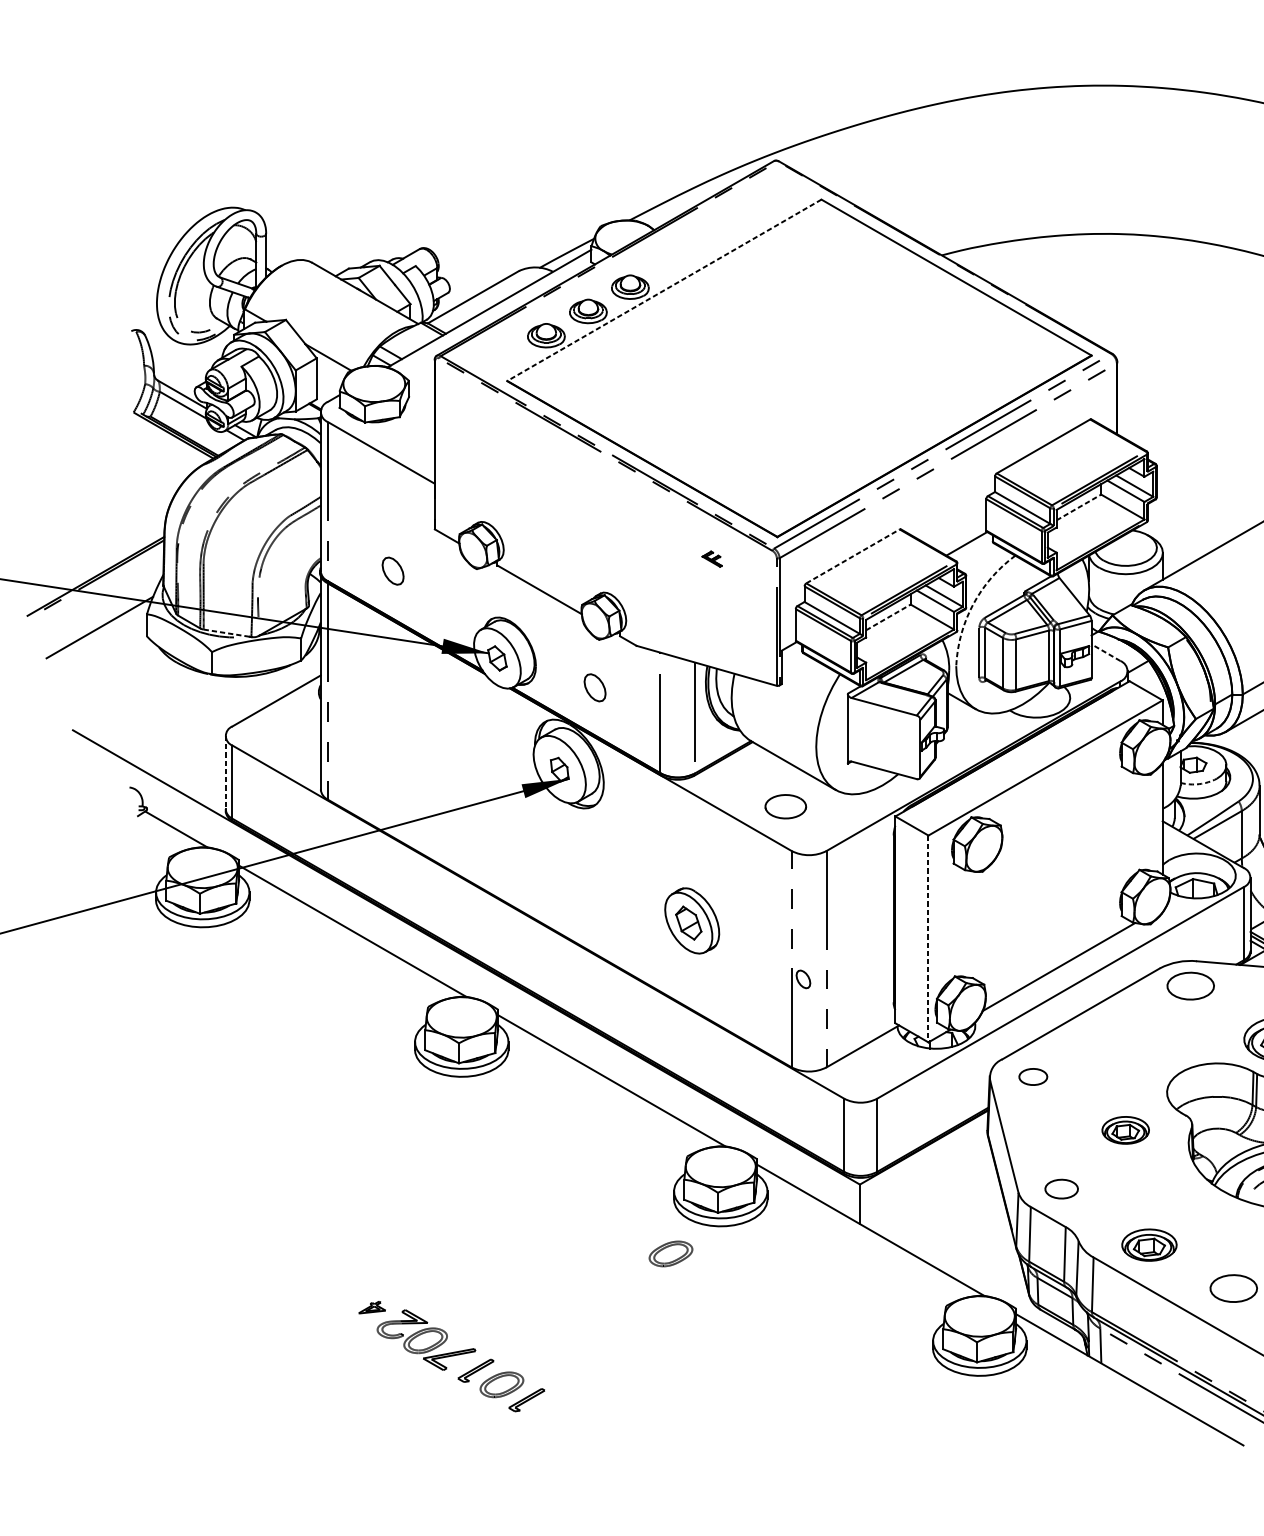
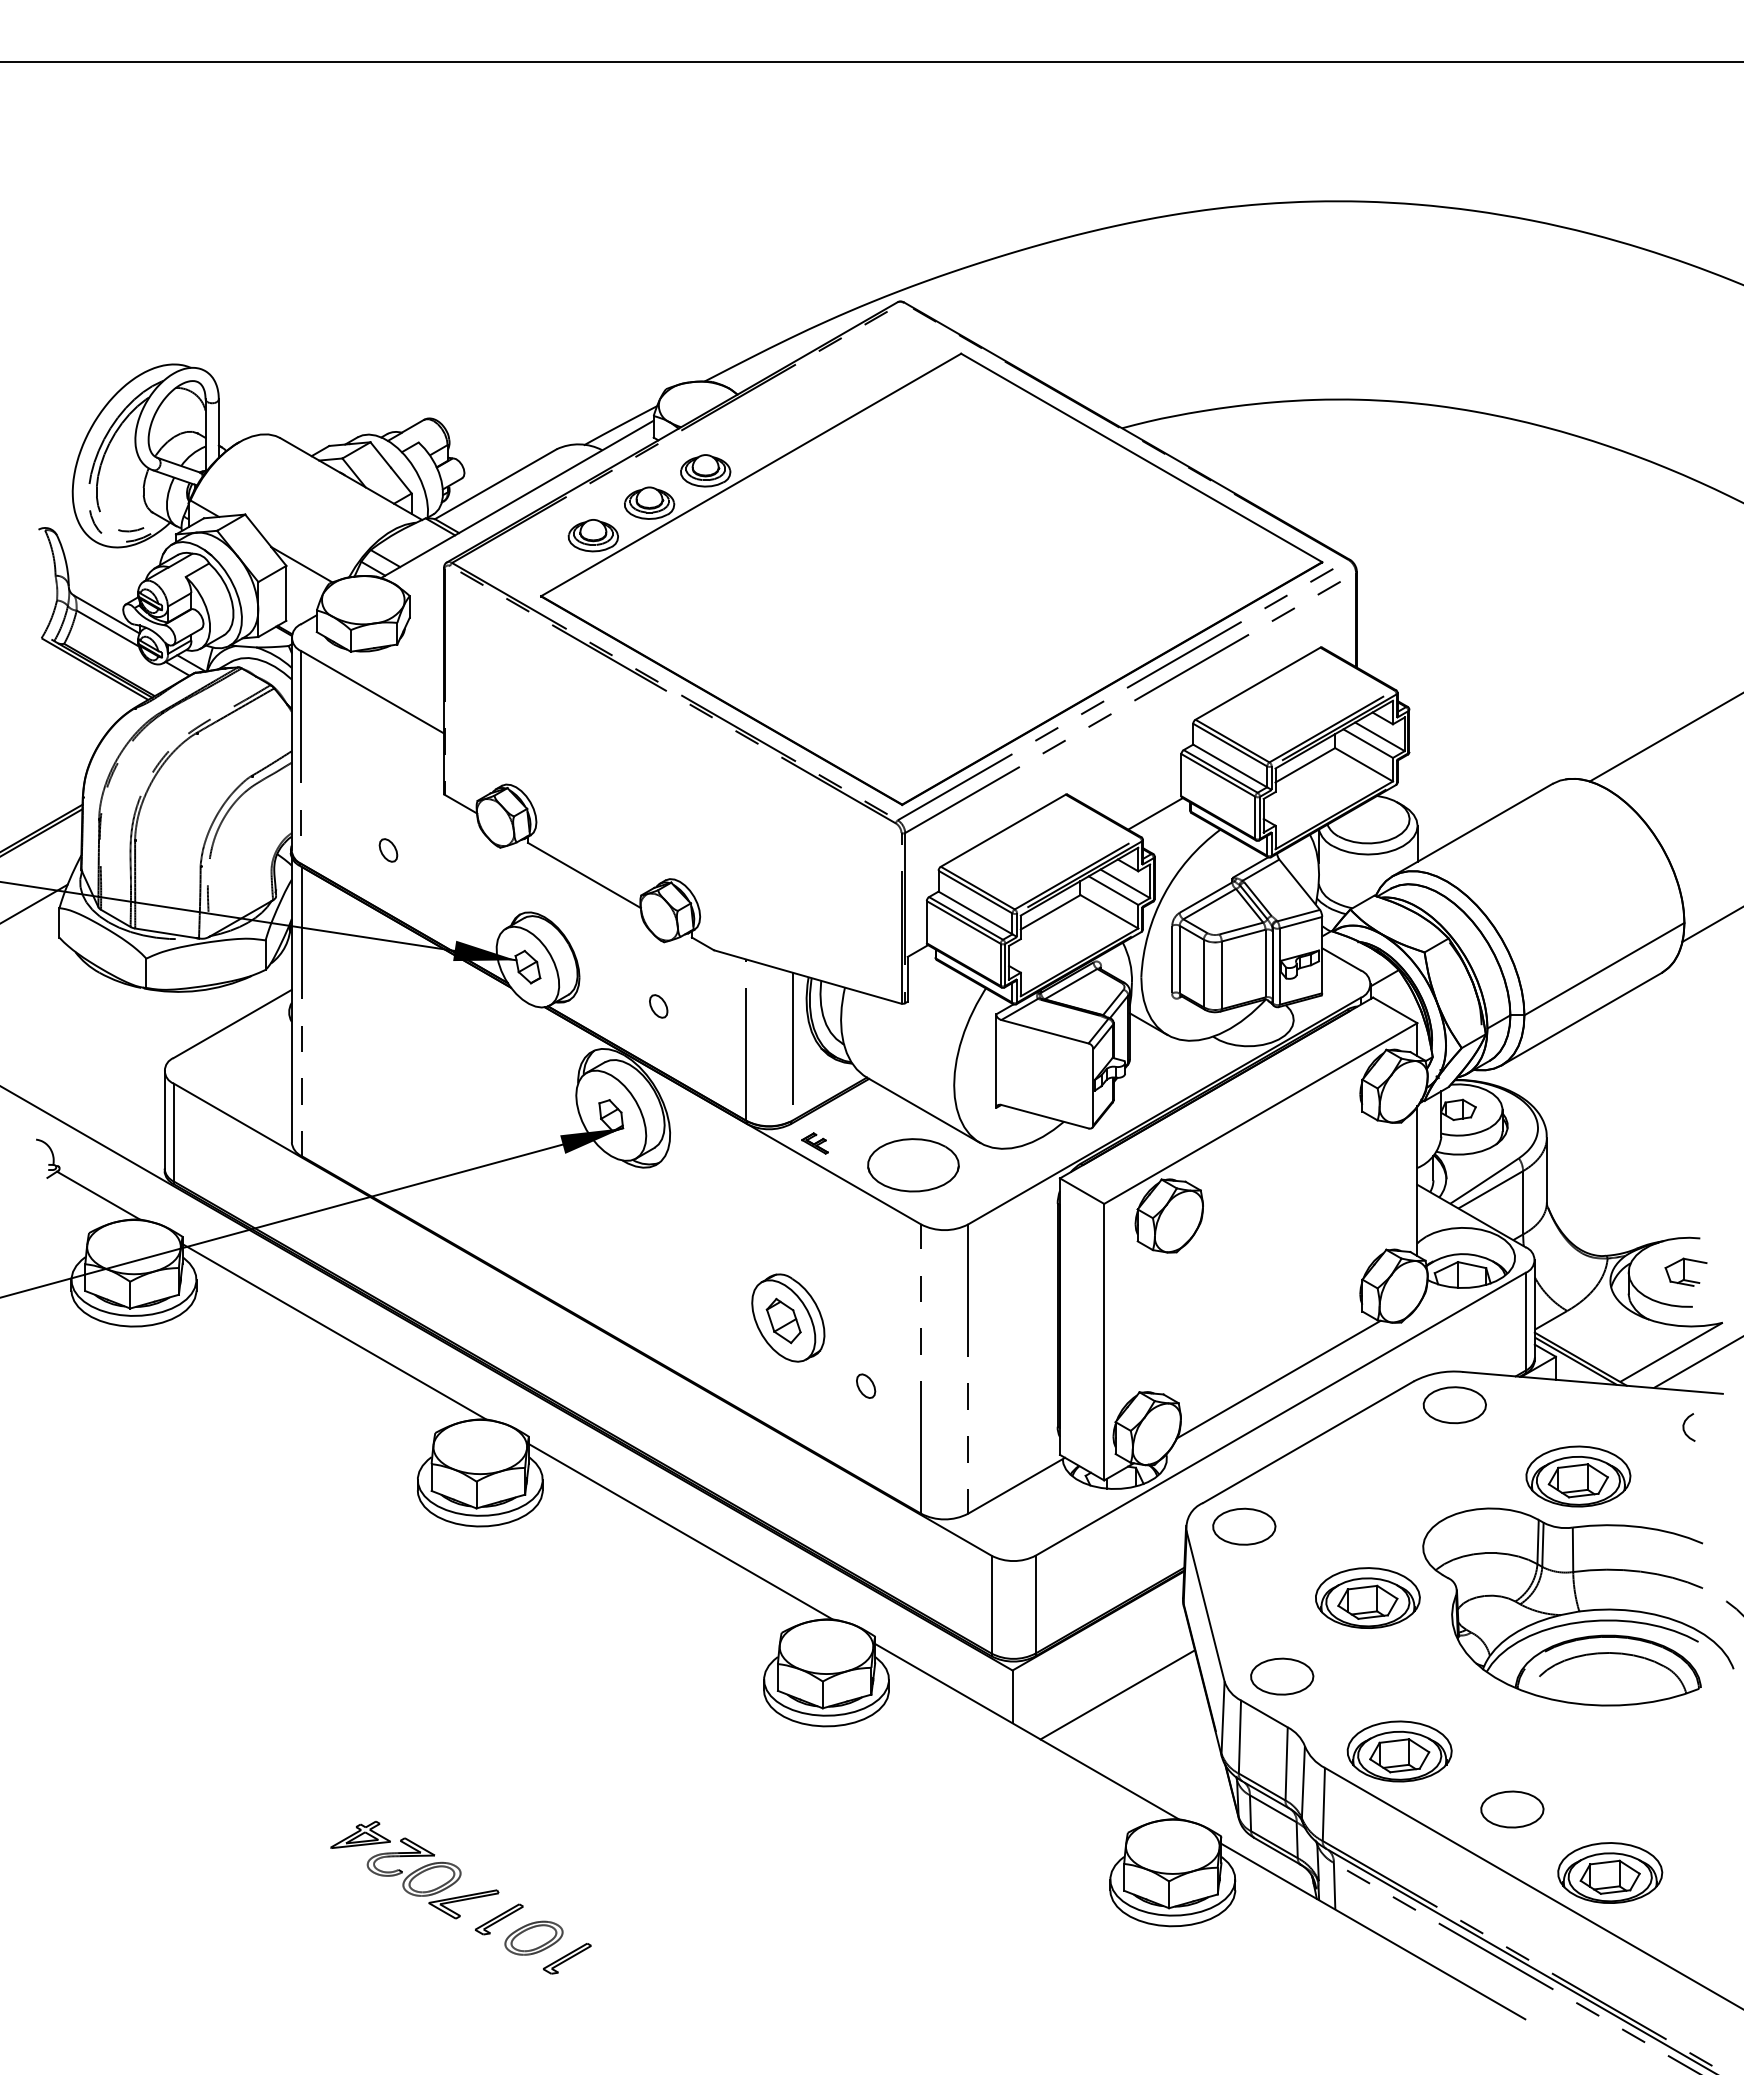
line: (663, 290) -> (750, 475), dashed -> solid
line: (1079, 507) -> (1305, 765), dashed -> solid
line: (853, 556) -> (1003, 830), dashed -> solid
part: (711, 559) -> (814, 1143), moved
part: (393, 571) -> (388, 850), size x0.62
arc: (973, 604) -> (1164, 894), dashed -> solid
line: (889, 617) -> (1051, 912), dashed -> solid
line: (227, 633) -> (166, 933), dashed -> solid
line: (1105, 652) -> (1341, 959), dashed -> solid
part: (595, 687) -> (658, 1006), size x0.62
line: (225, 772) -> (164, 1119), dashed -> solid
arc: (1199, 784) -> (1466, 1135), dashed -> solid
part: (785, 806) -> (913, 1165), size x1.67
line: (928, 939) -> (1104, 1342), dashed -> solid
part: (803, 978) -> (866, 1385), moved
part: (1033, 1076) -> (1244, 1526), size x1.67
part: (1125, 1129) -> (1367, 1597), size x1.67
part: (1061, 1189) -> (1282, 1676), size x1.43
line: (938, 1202) -> (1117, 1694), added
part: (1149, 1245) -> (1399, 1751), size x1.43
part: (670, 1253) -> (759, 1762), removed
part: (372, 1307) -> (360, 1834), size x1.67

